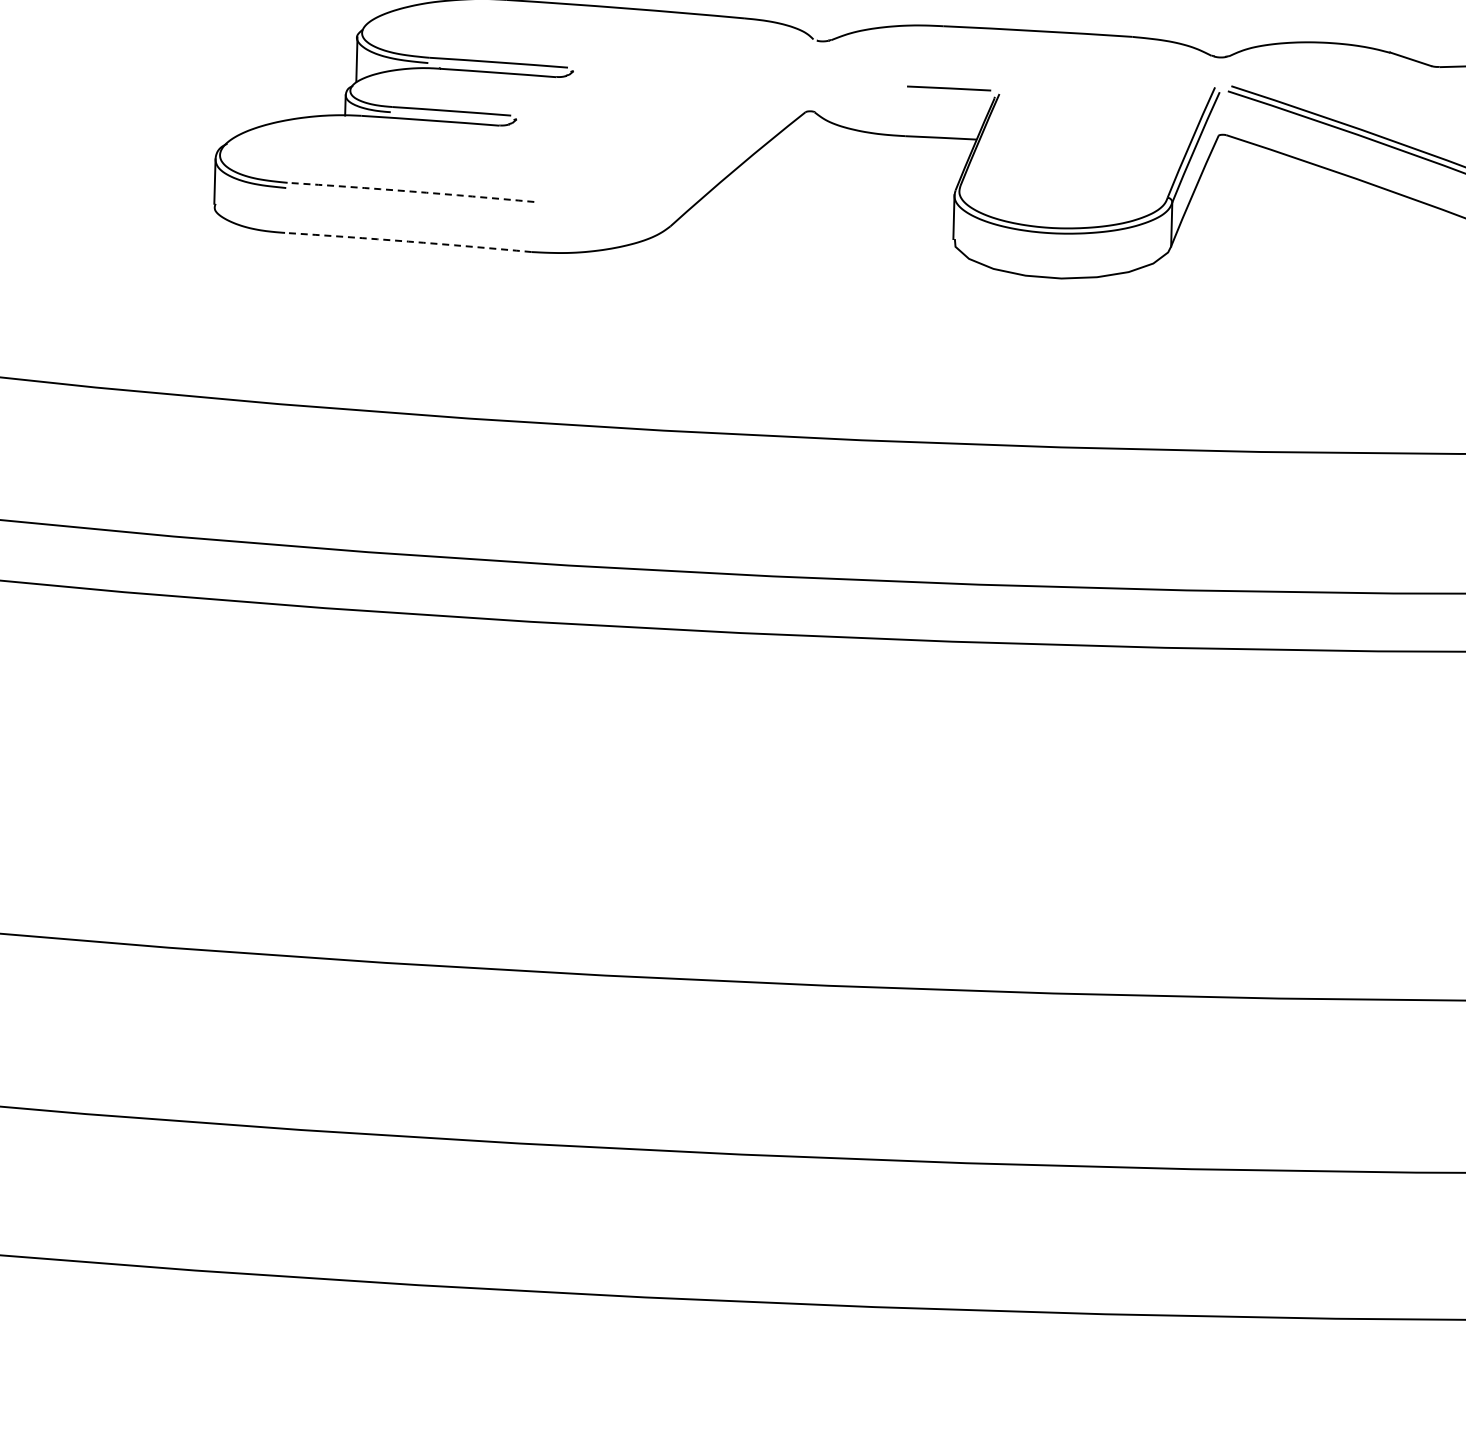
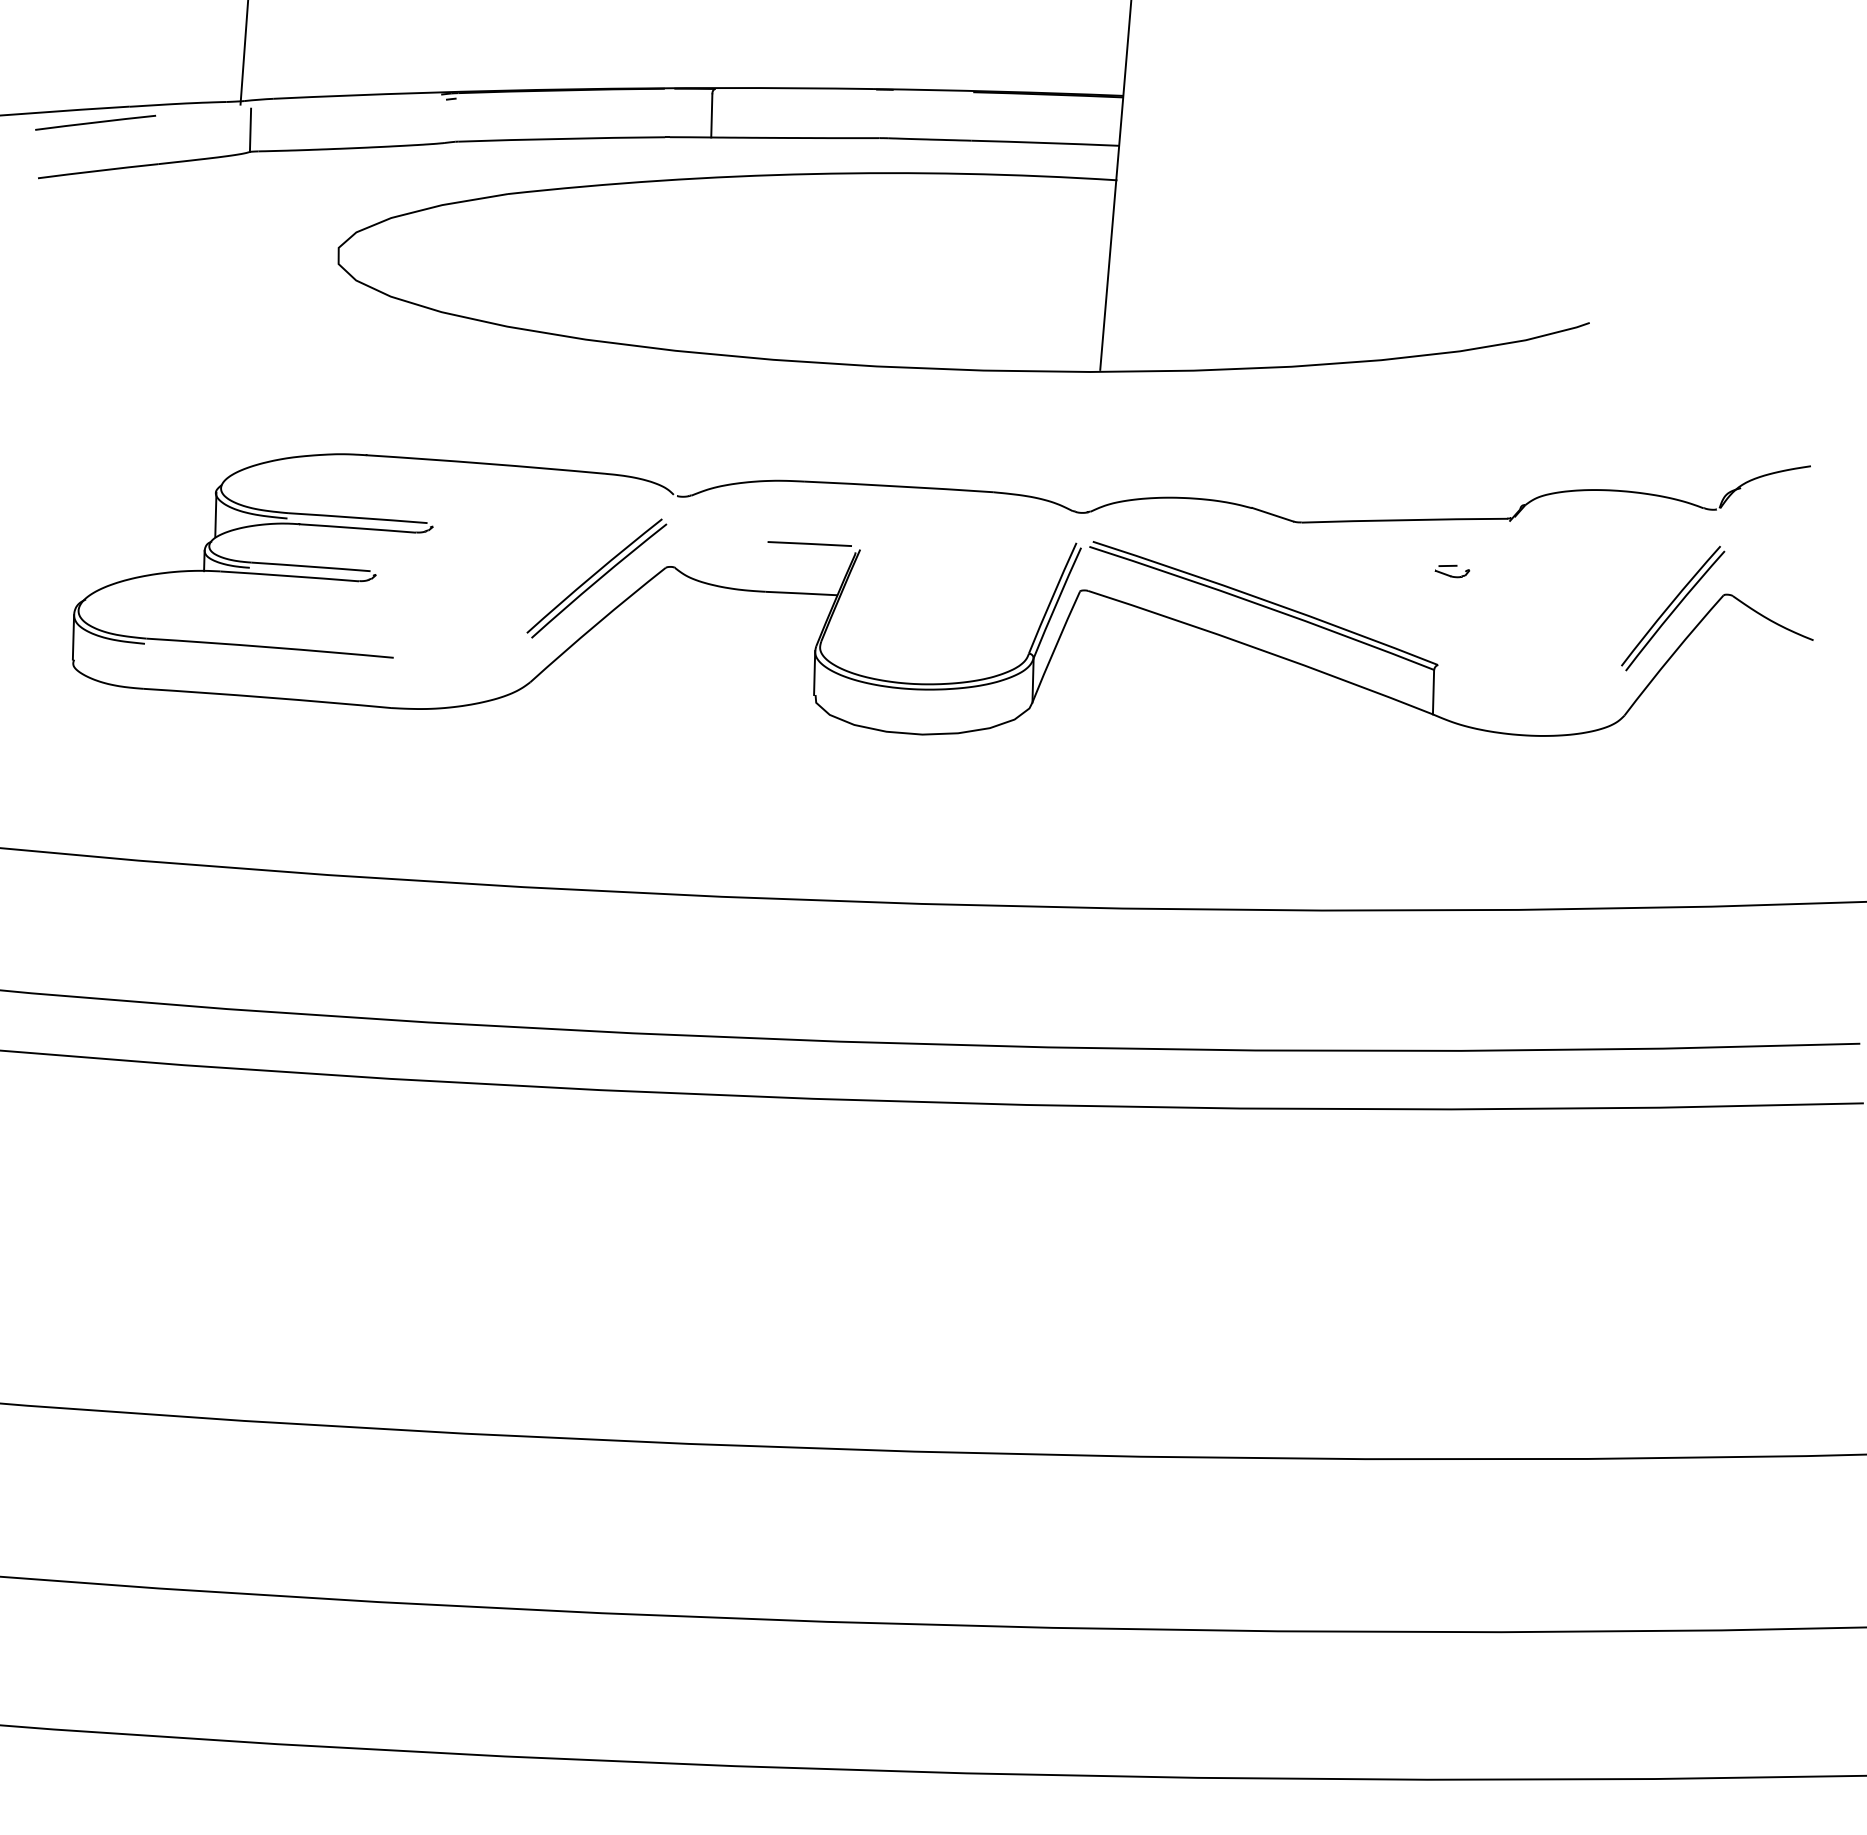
part: (736, 122) -> (596, 578), added
arc: (411, 191) -> (270, 647), dashed -> solid
arc: (408, 241) -> (267, 697), dashed -> solid

